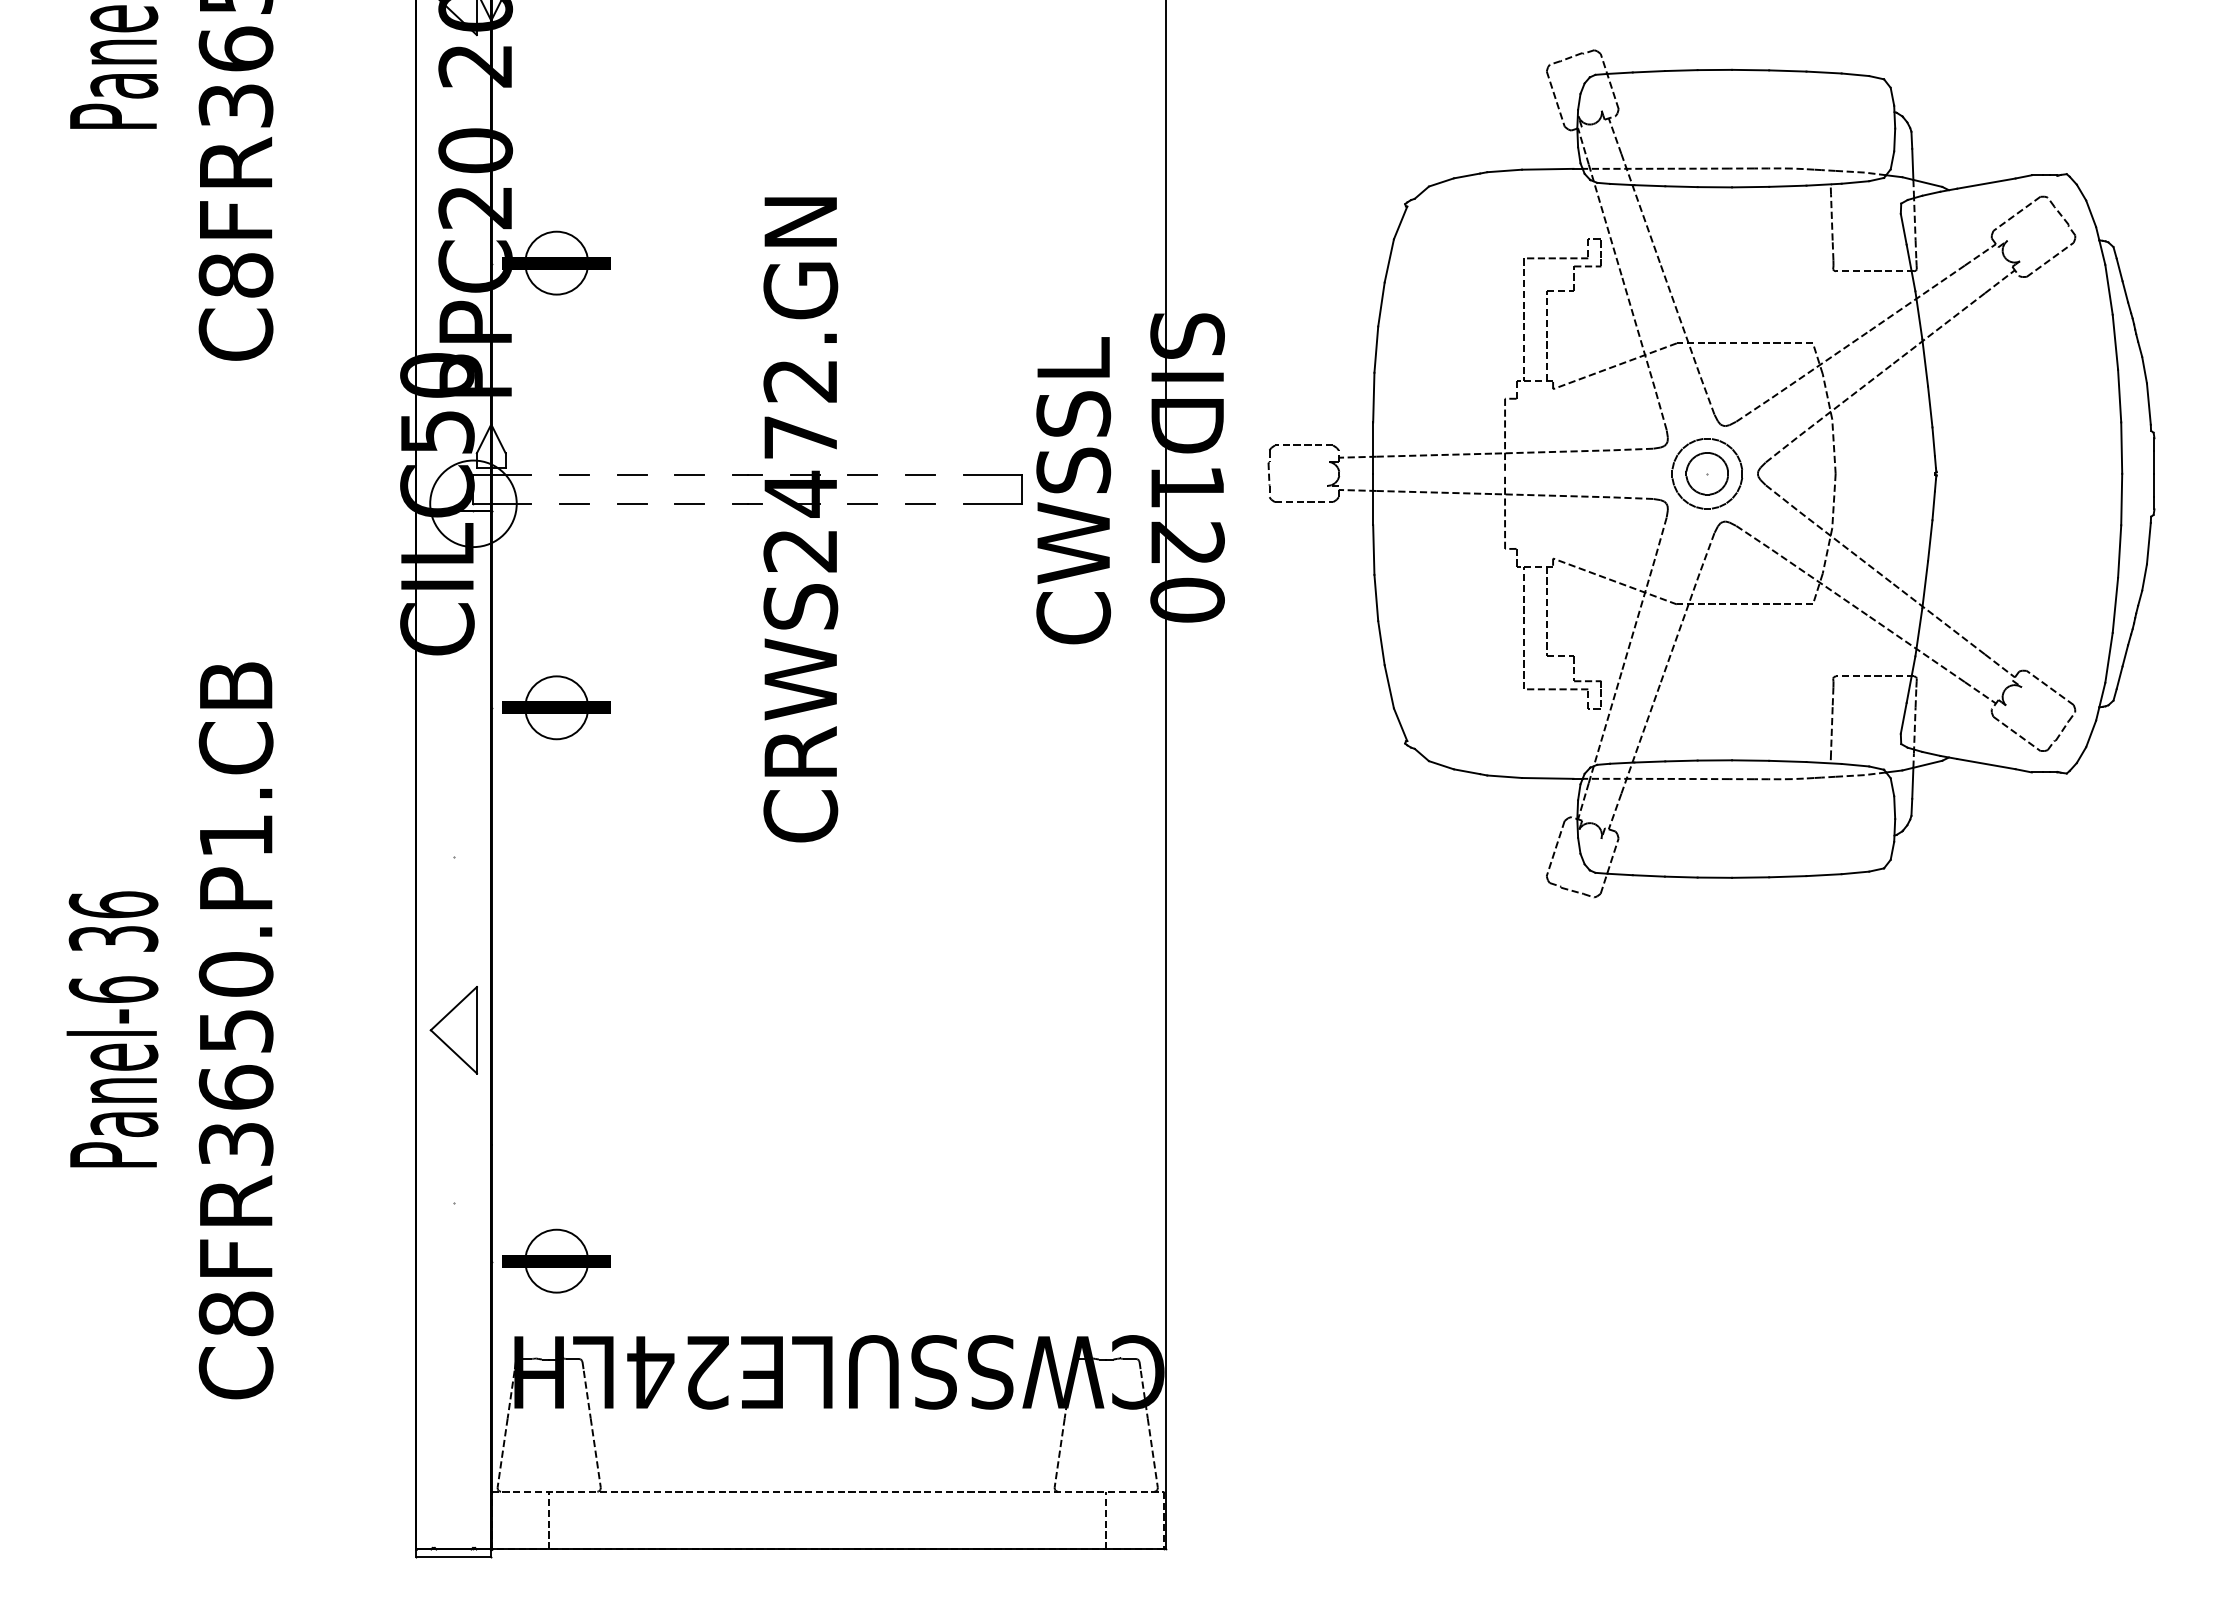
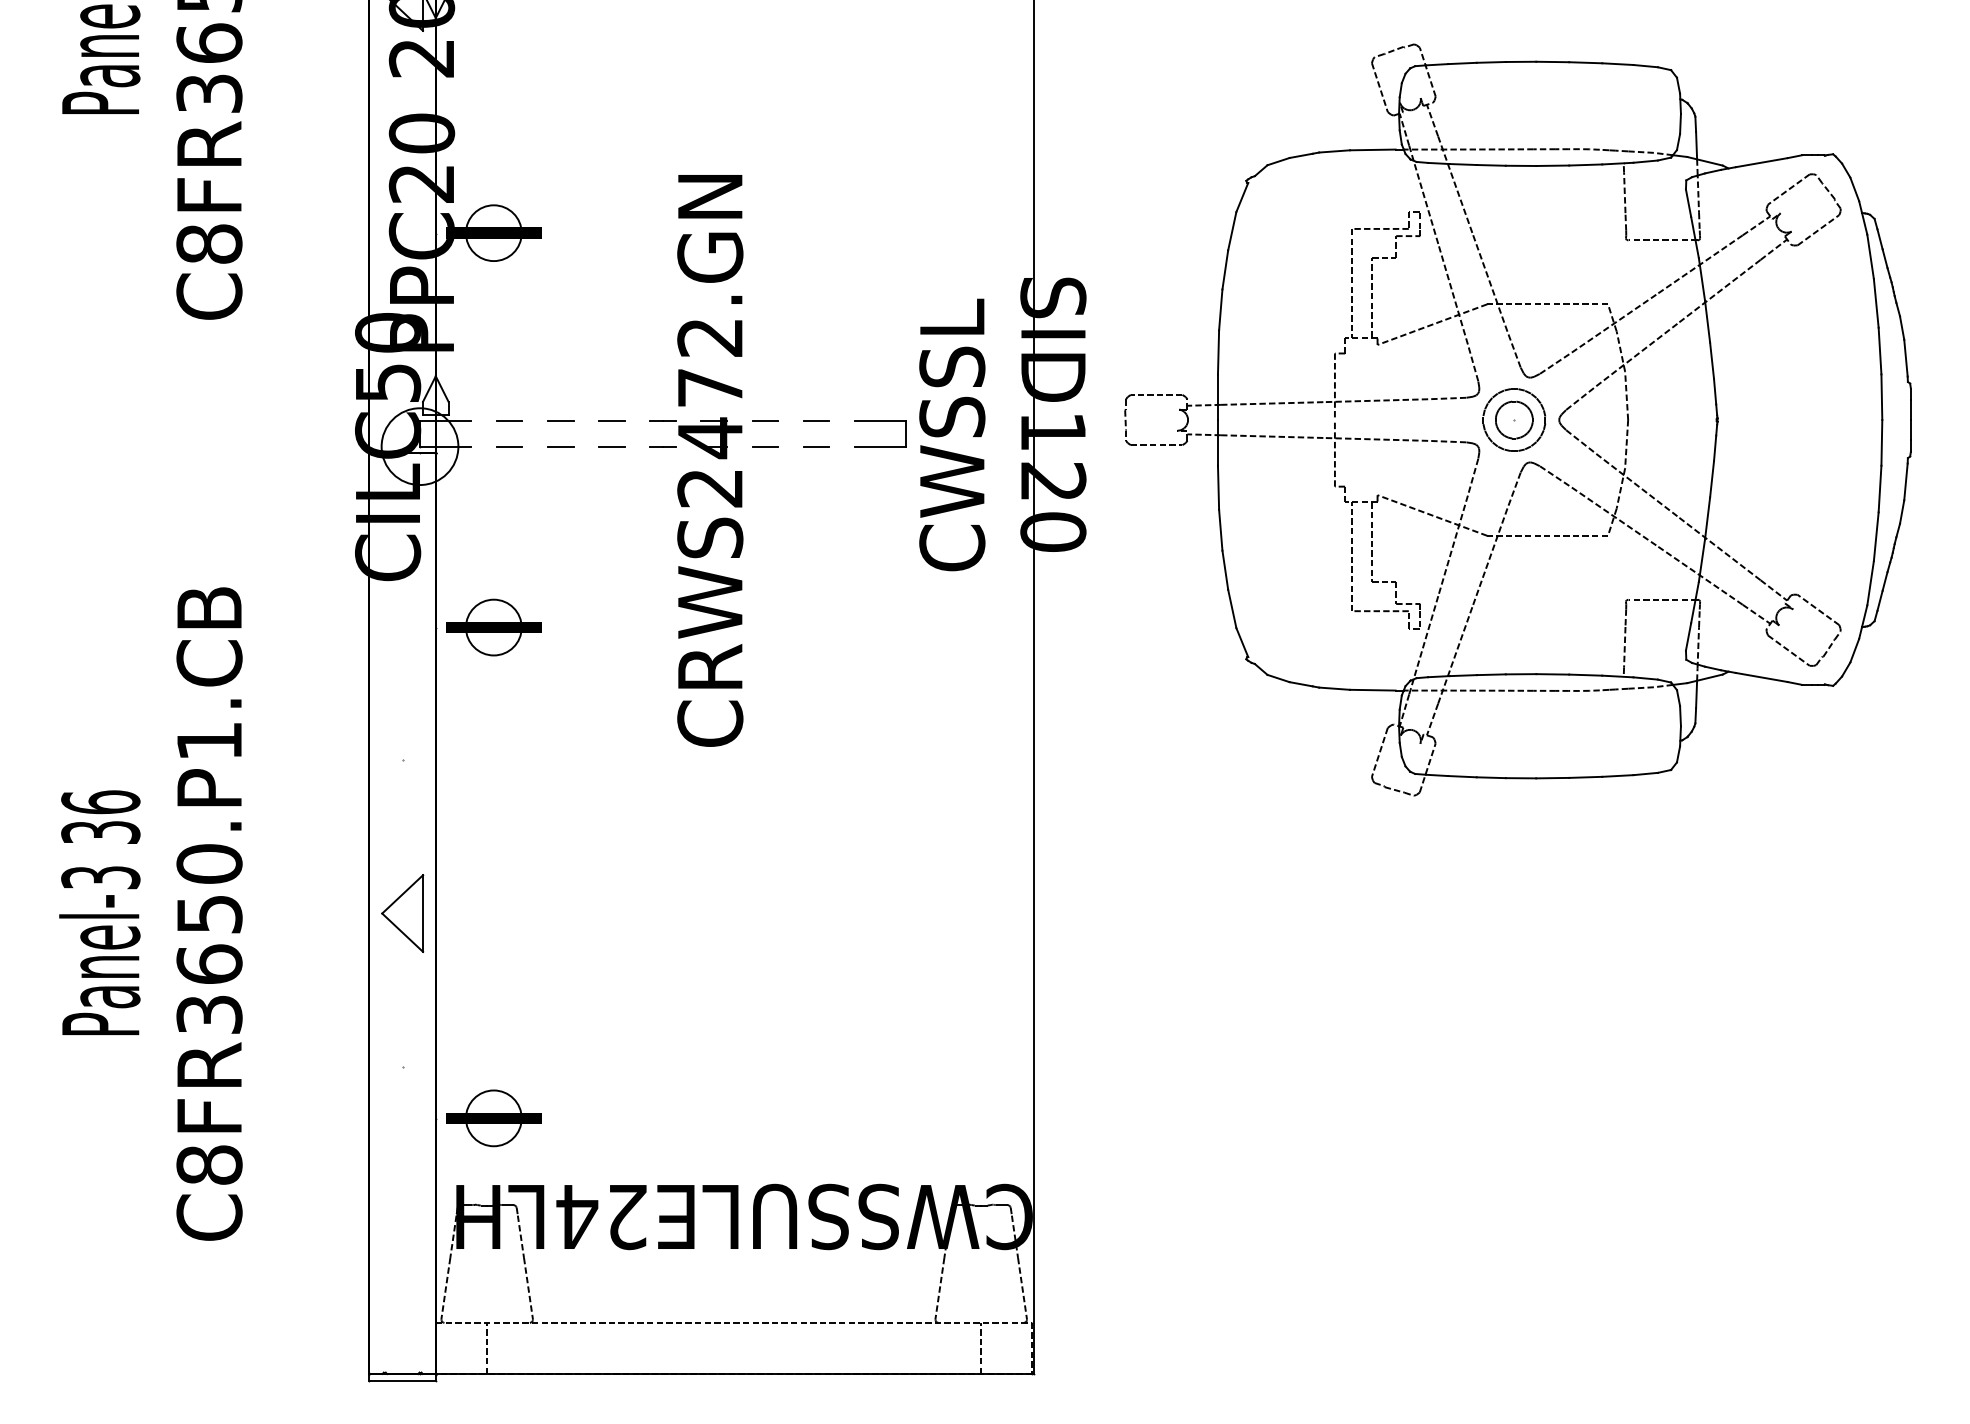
text: (113, 989) -> (100, 877), Panel-6 -> Panel-3

